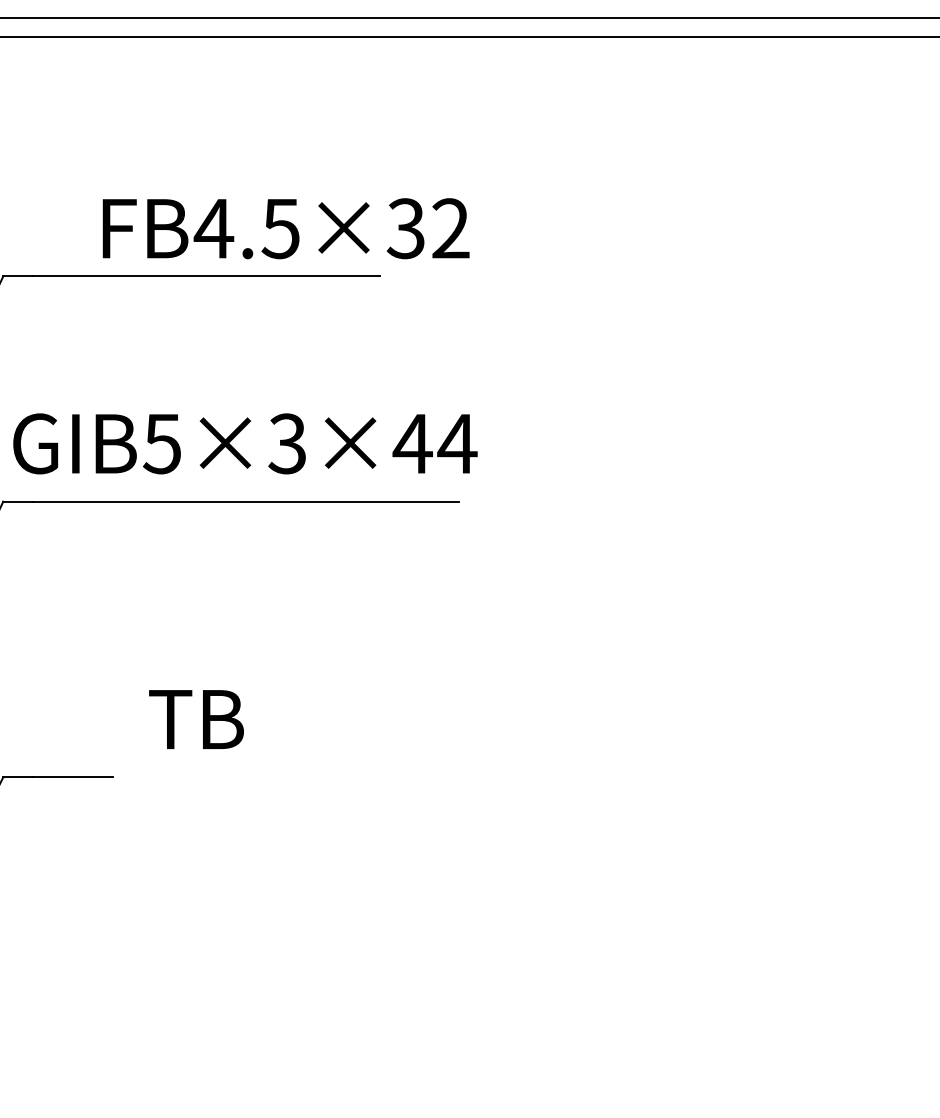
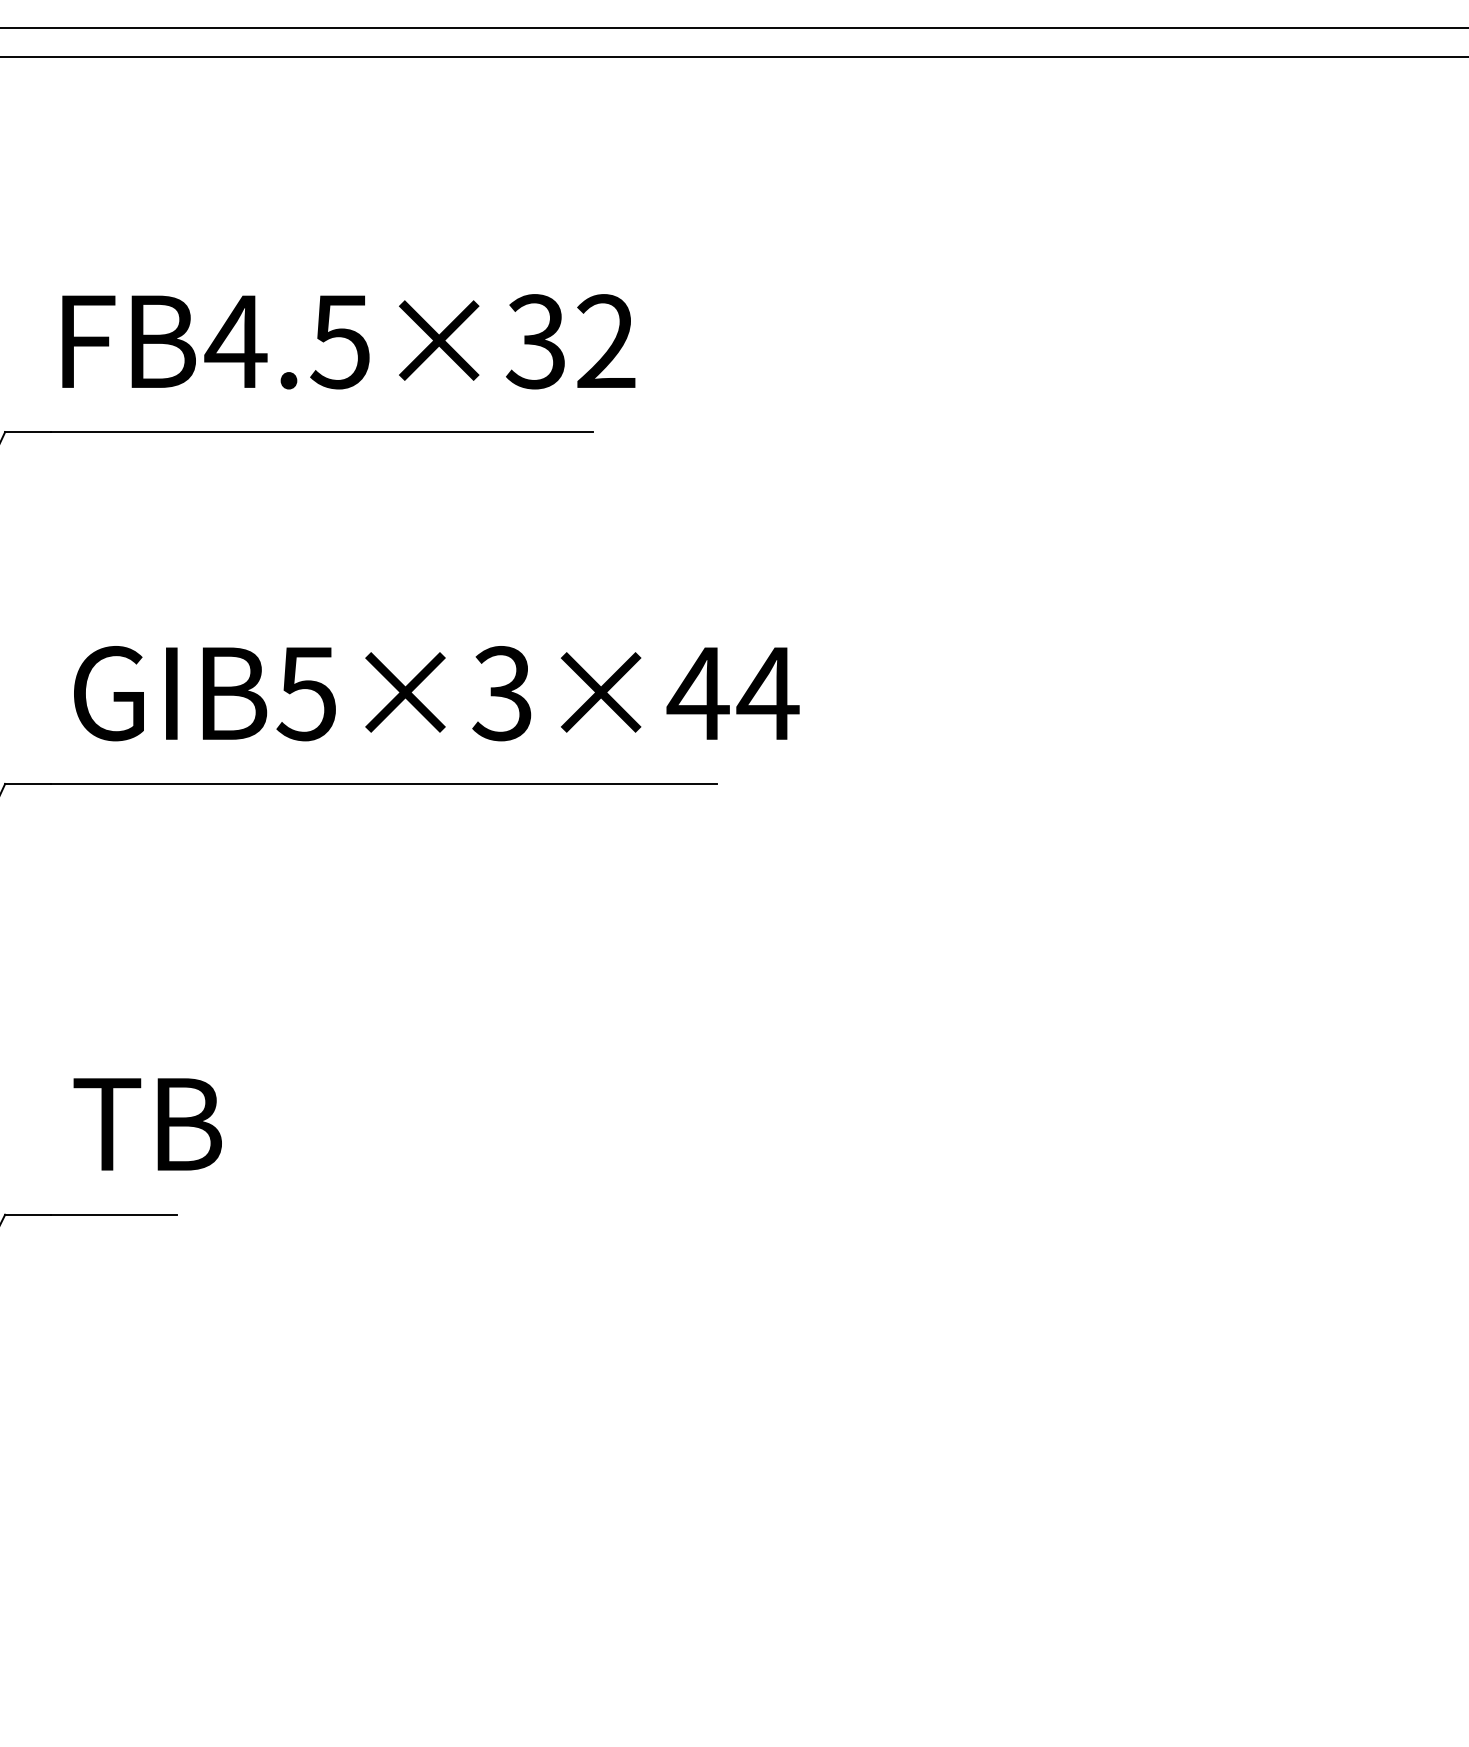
text: (285, 228) -> (347, 341), moved
text: (245, 443) -> (436, 693), moved
text: (196, 719) -> (147, 1124), moved

